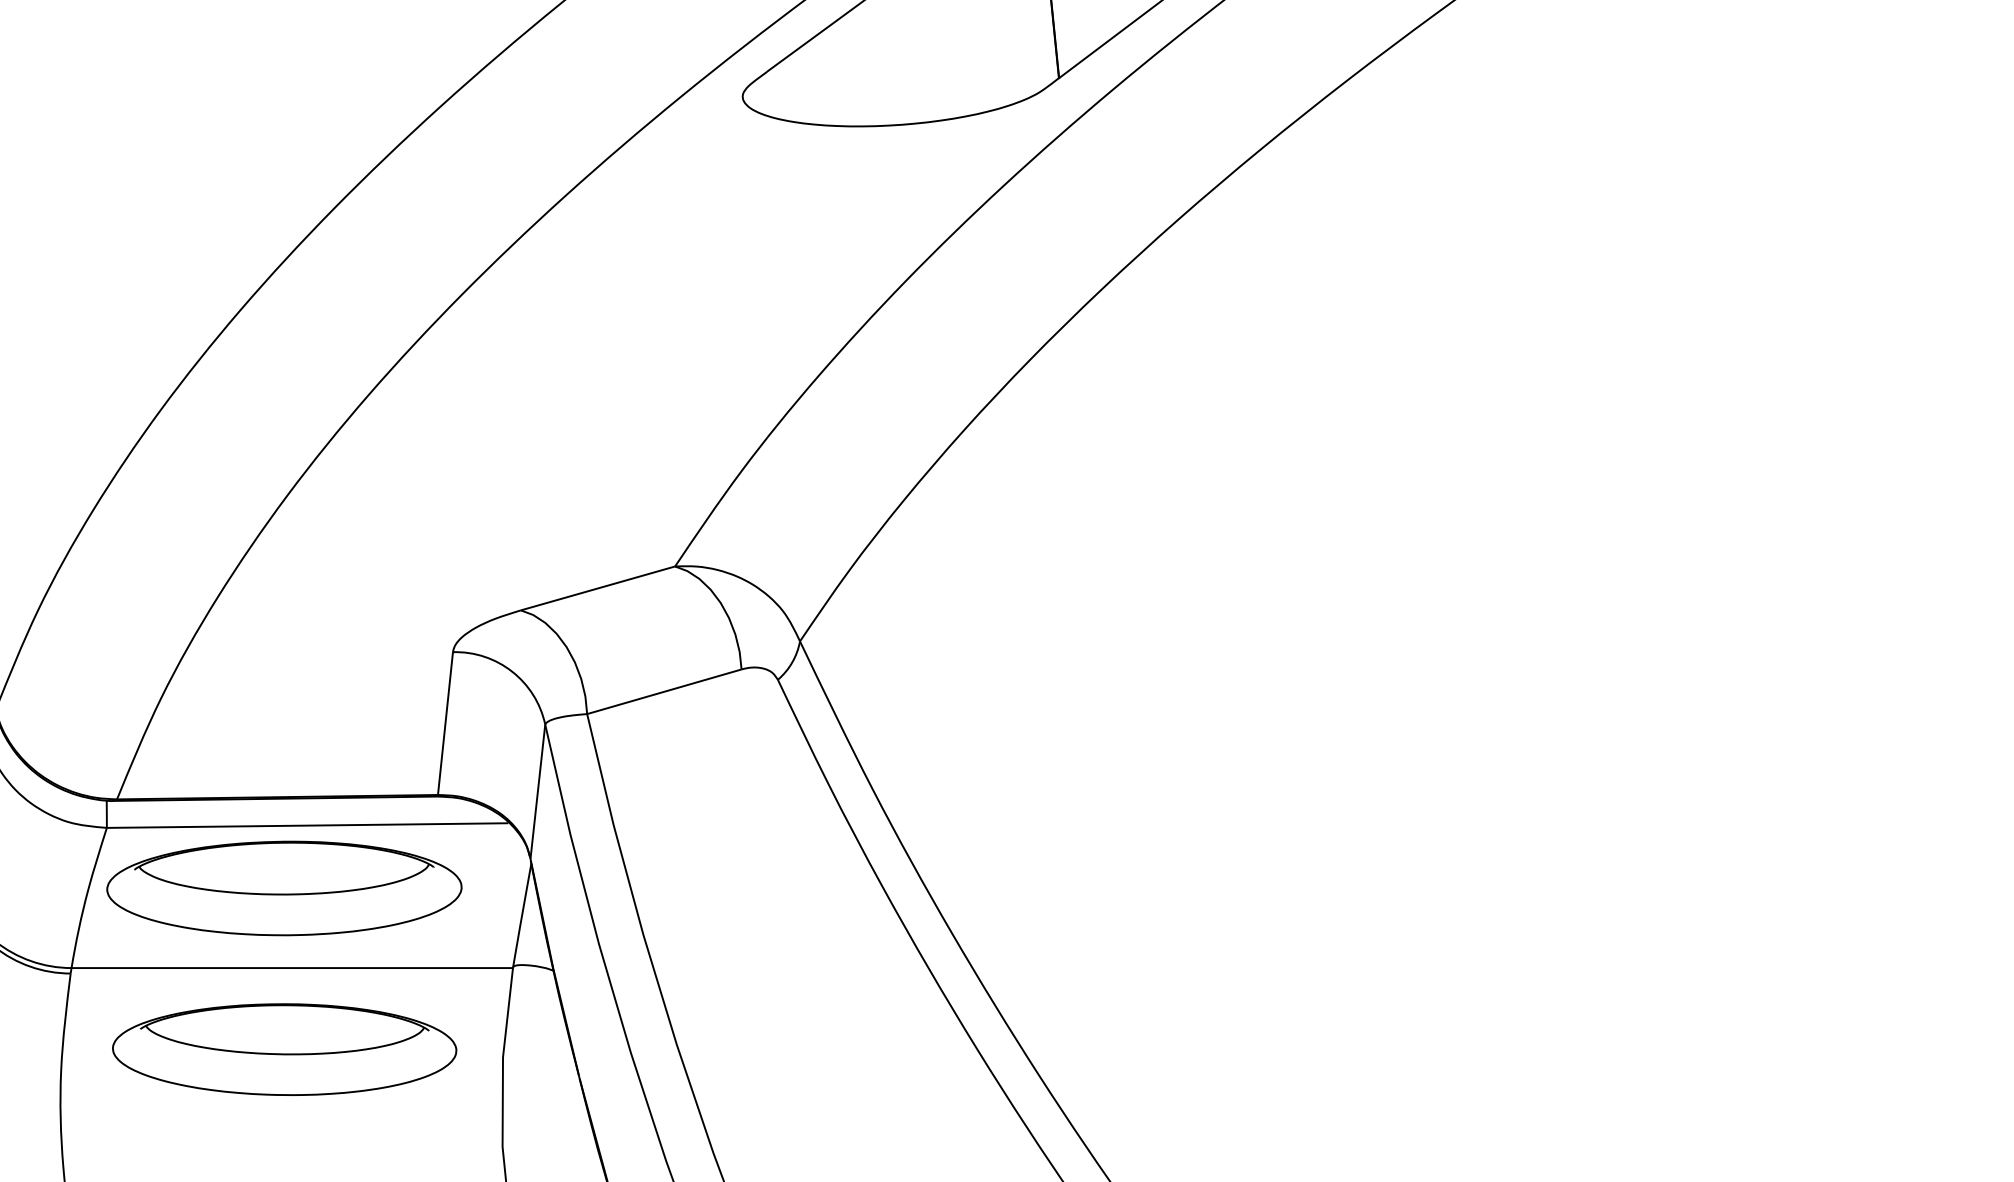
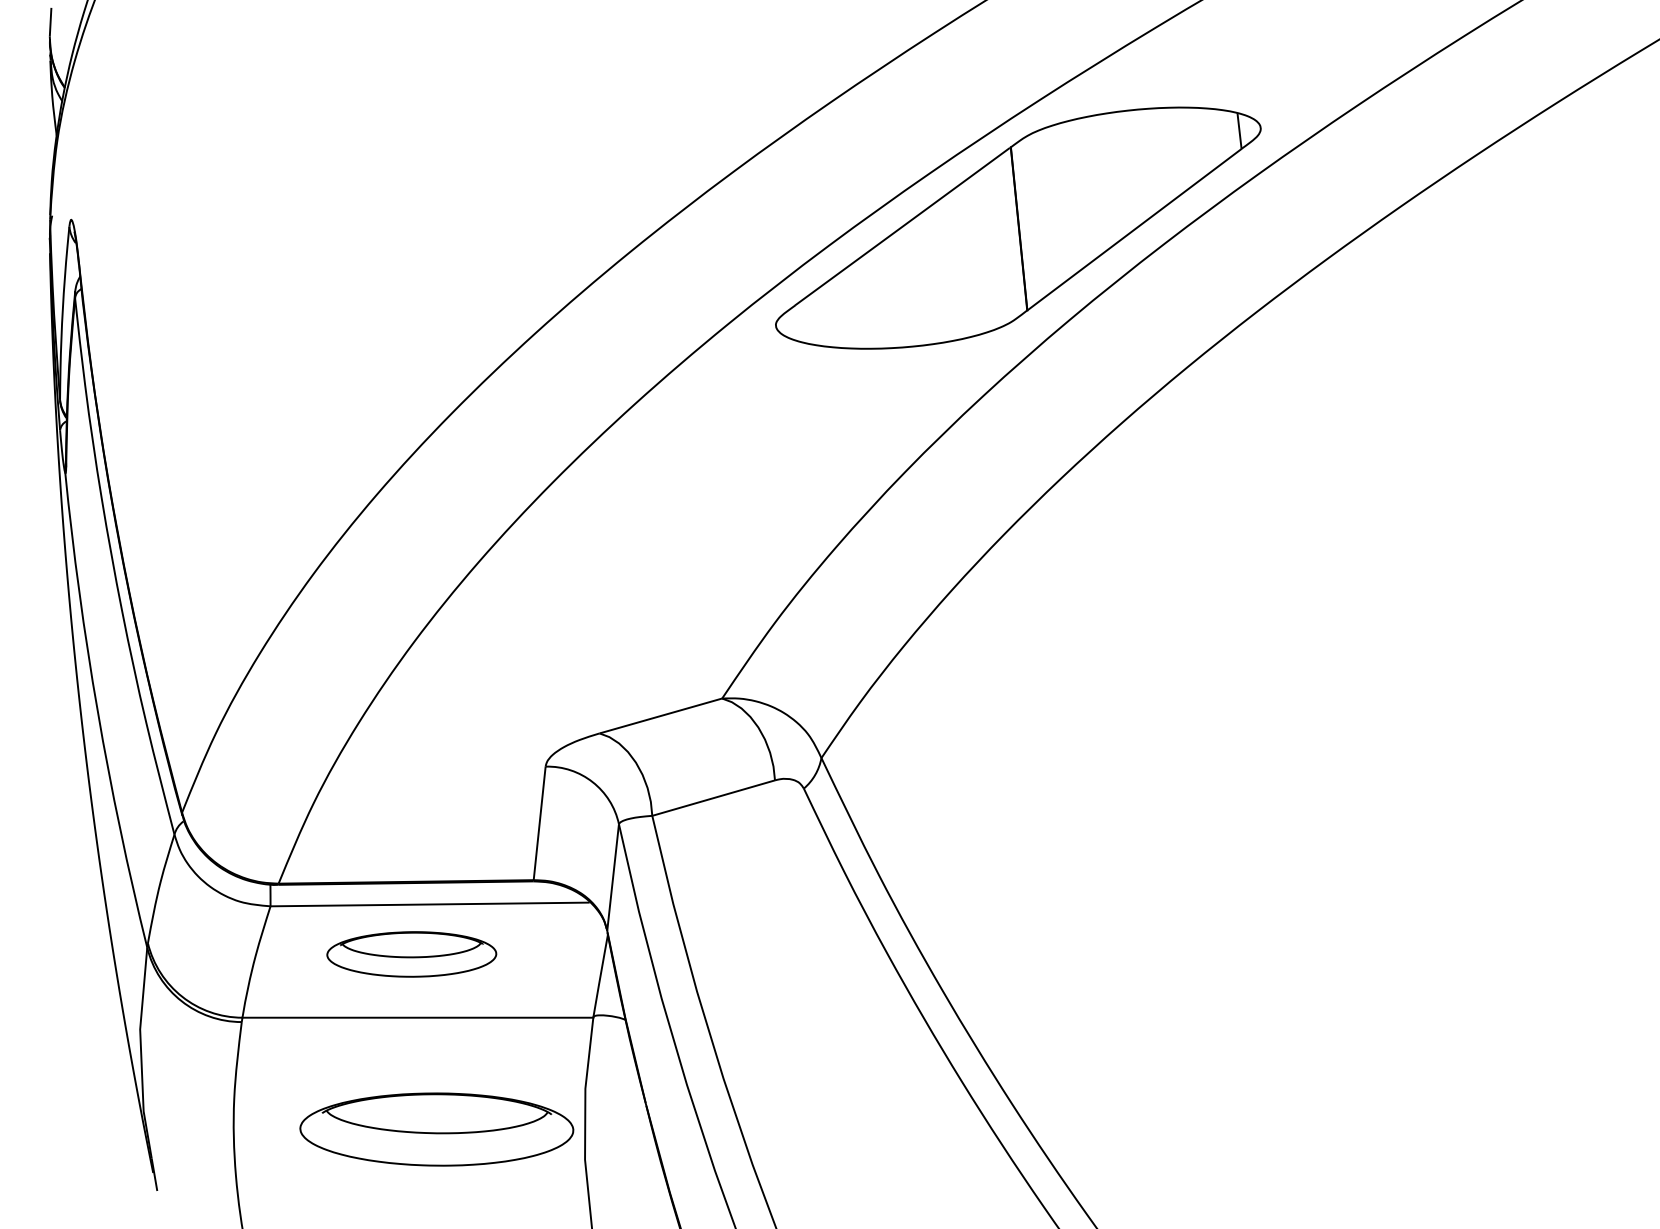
part: (284, 888) -> (411, 954), size x0.6
part: (284, 1049) -> (436, 1129), moved

